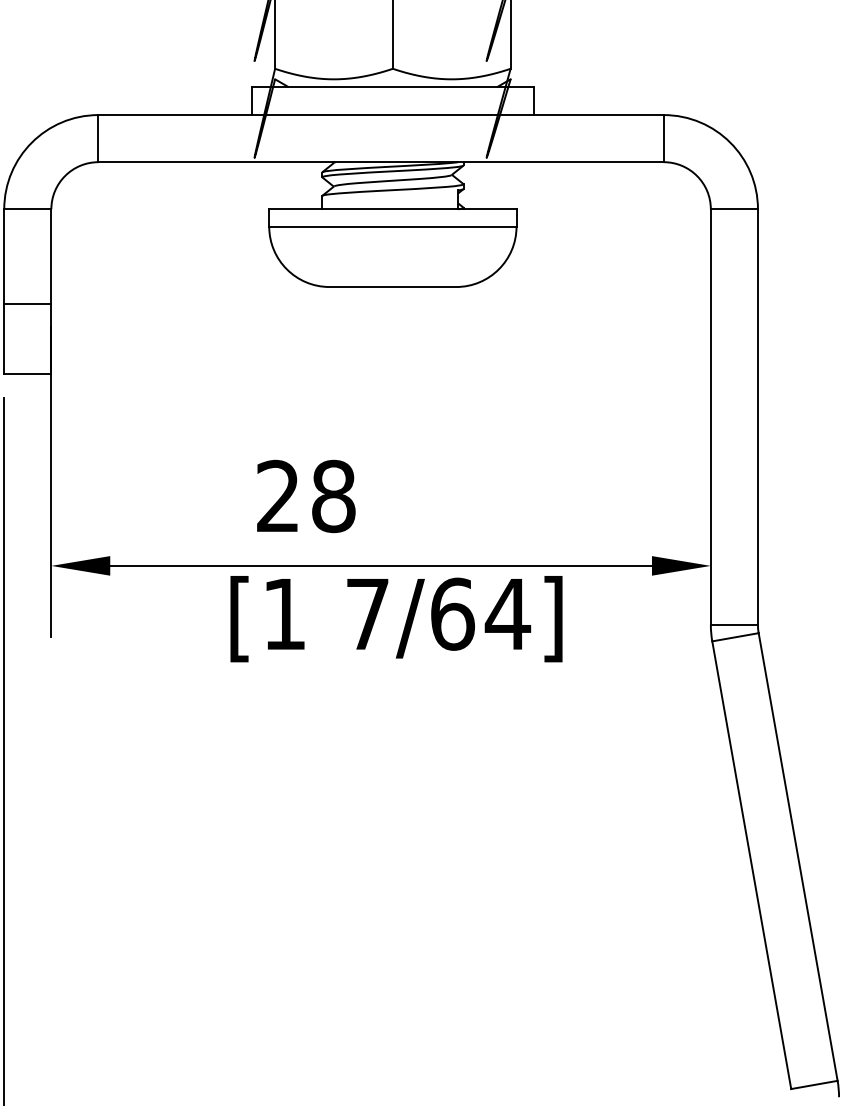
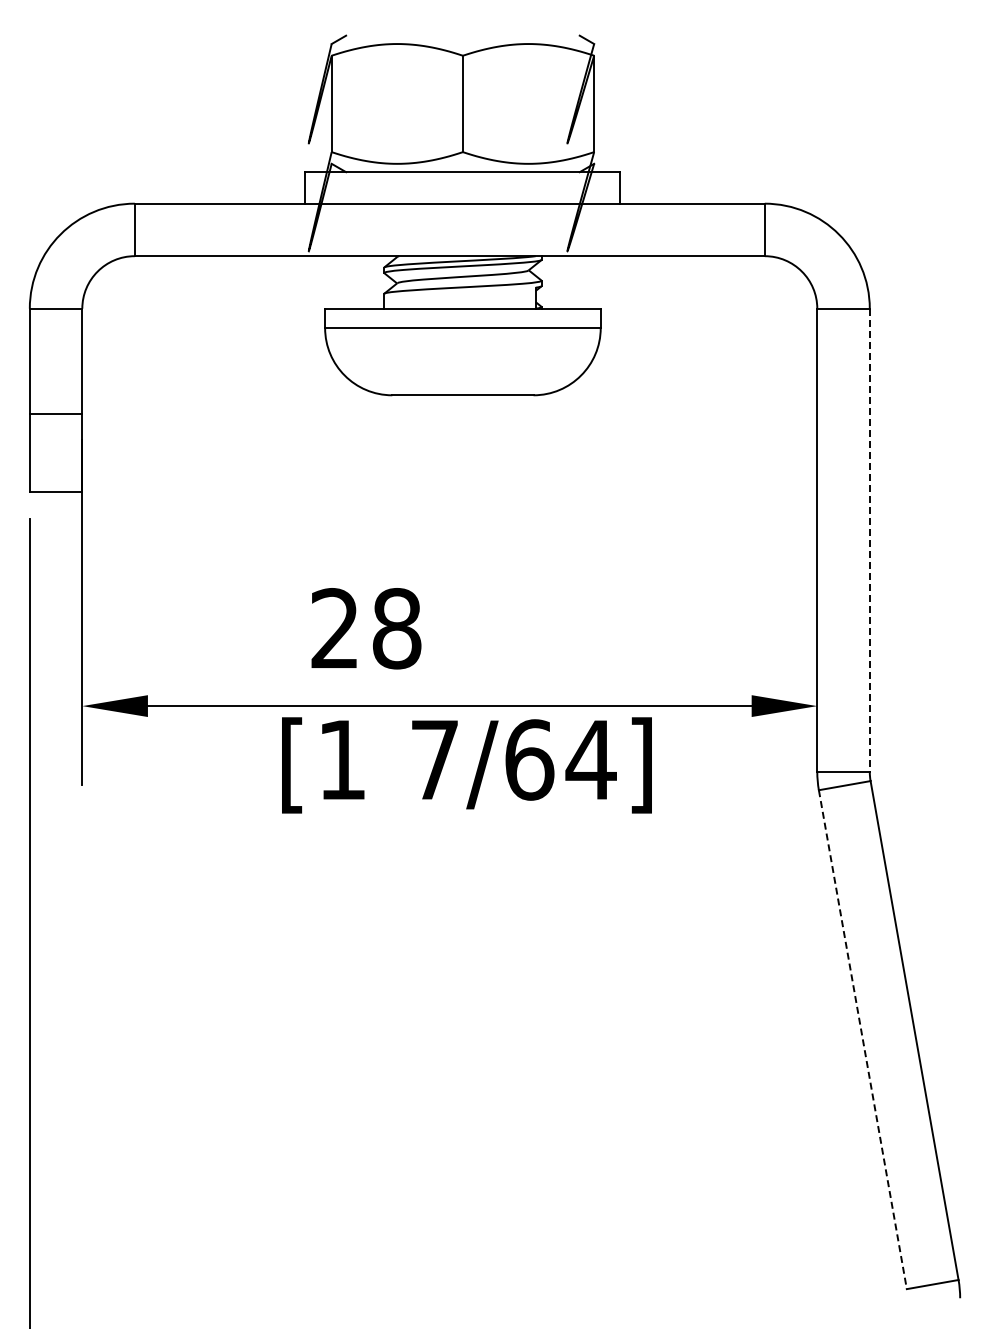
line: (757, 417) -> (869, 540), solid -> dashed
line: (751, 865) -> (862, 1040), solid -> dashed

